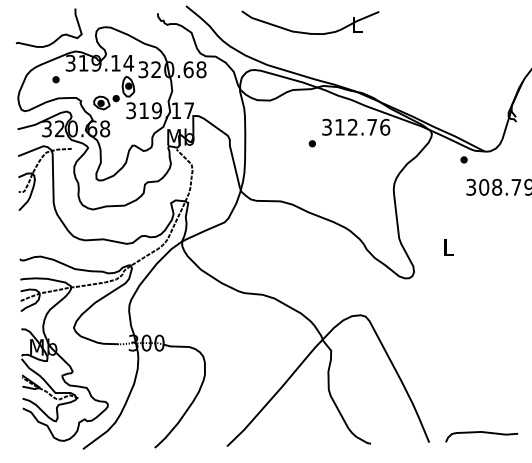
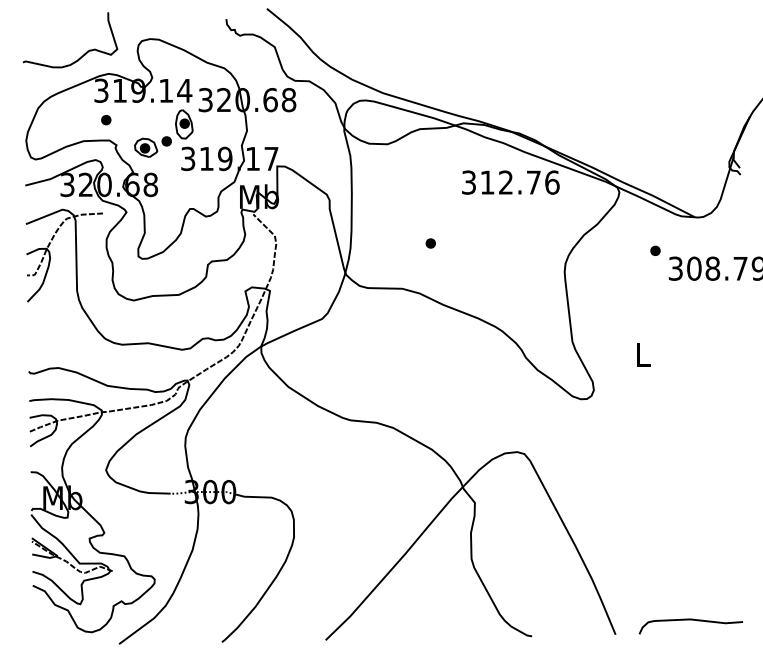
part: (309, 32) -> (443, 46), removed
part: (55, 79) -> (105, 119), moved
part: (311, 143) -> (429, 243), moved
part: (463, 159) -> (654, 250), moved

